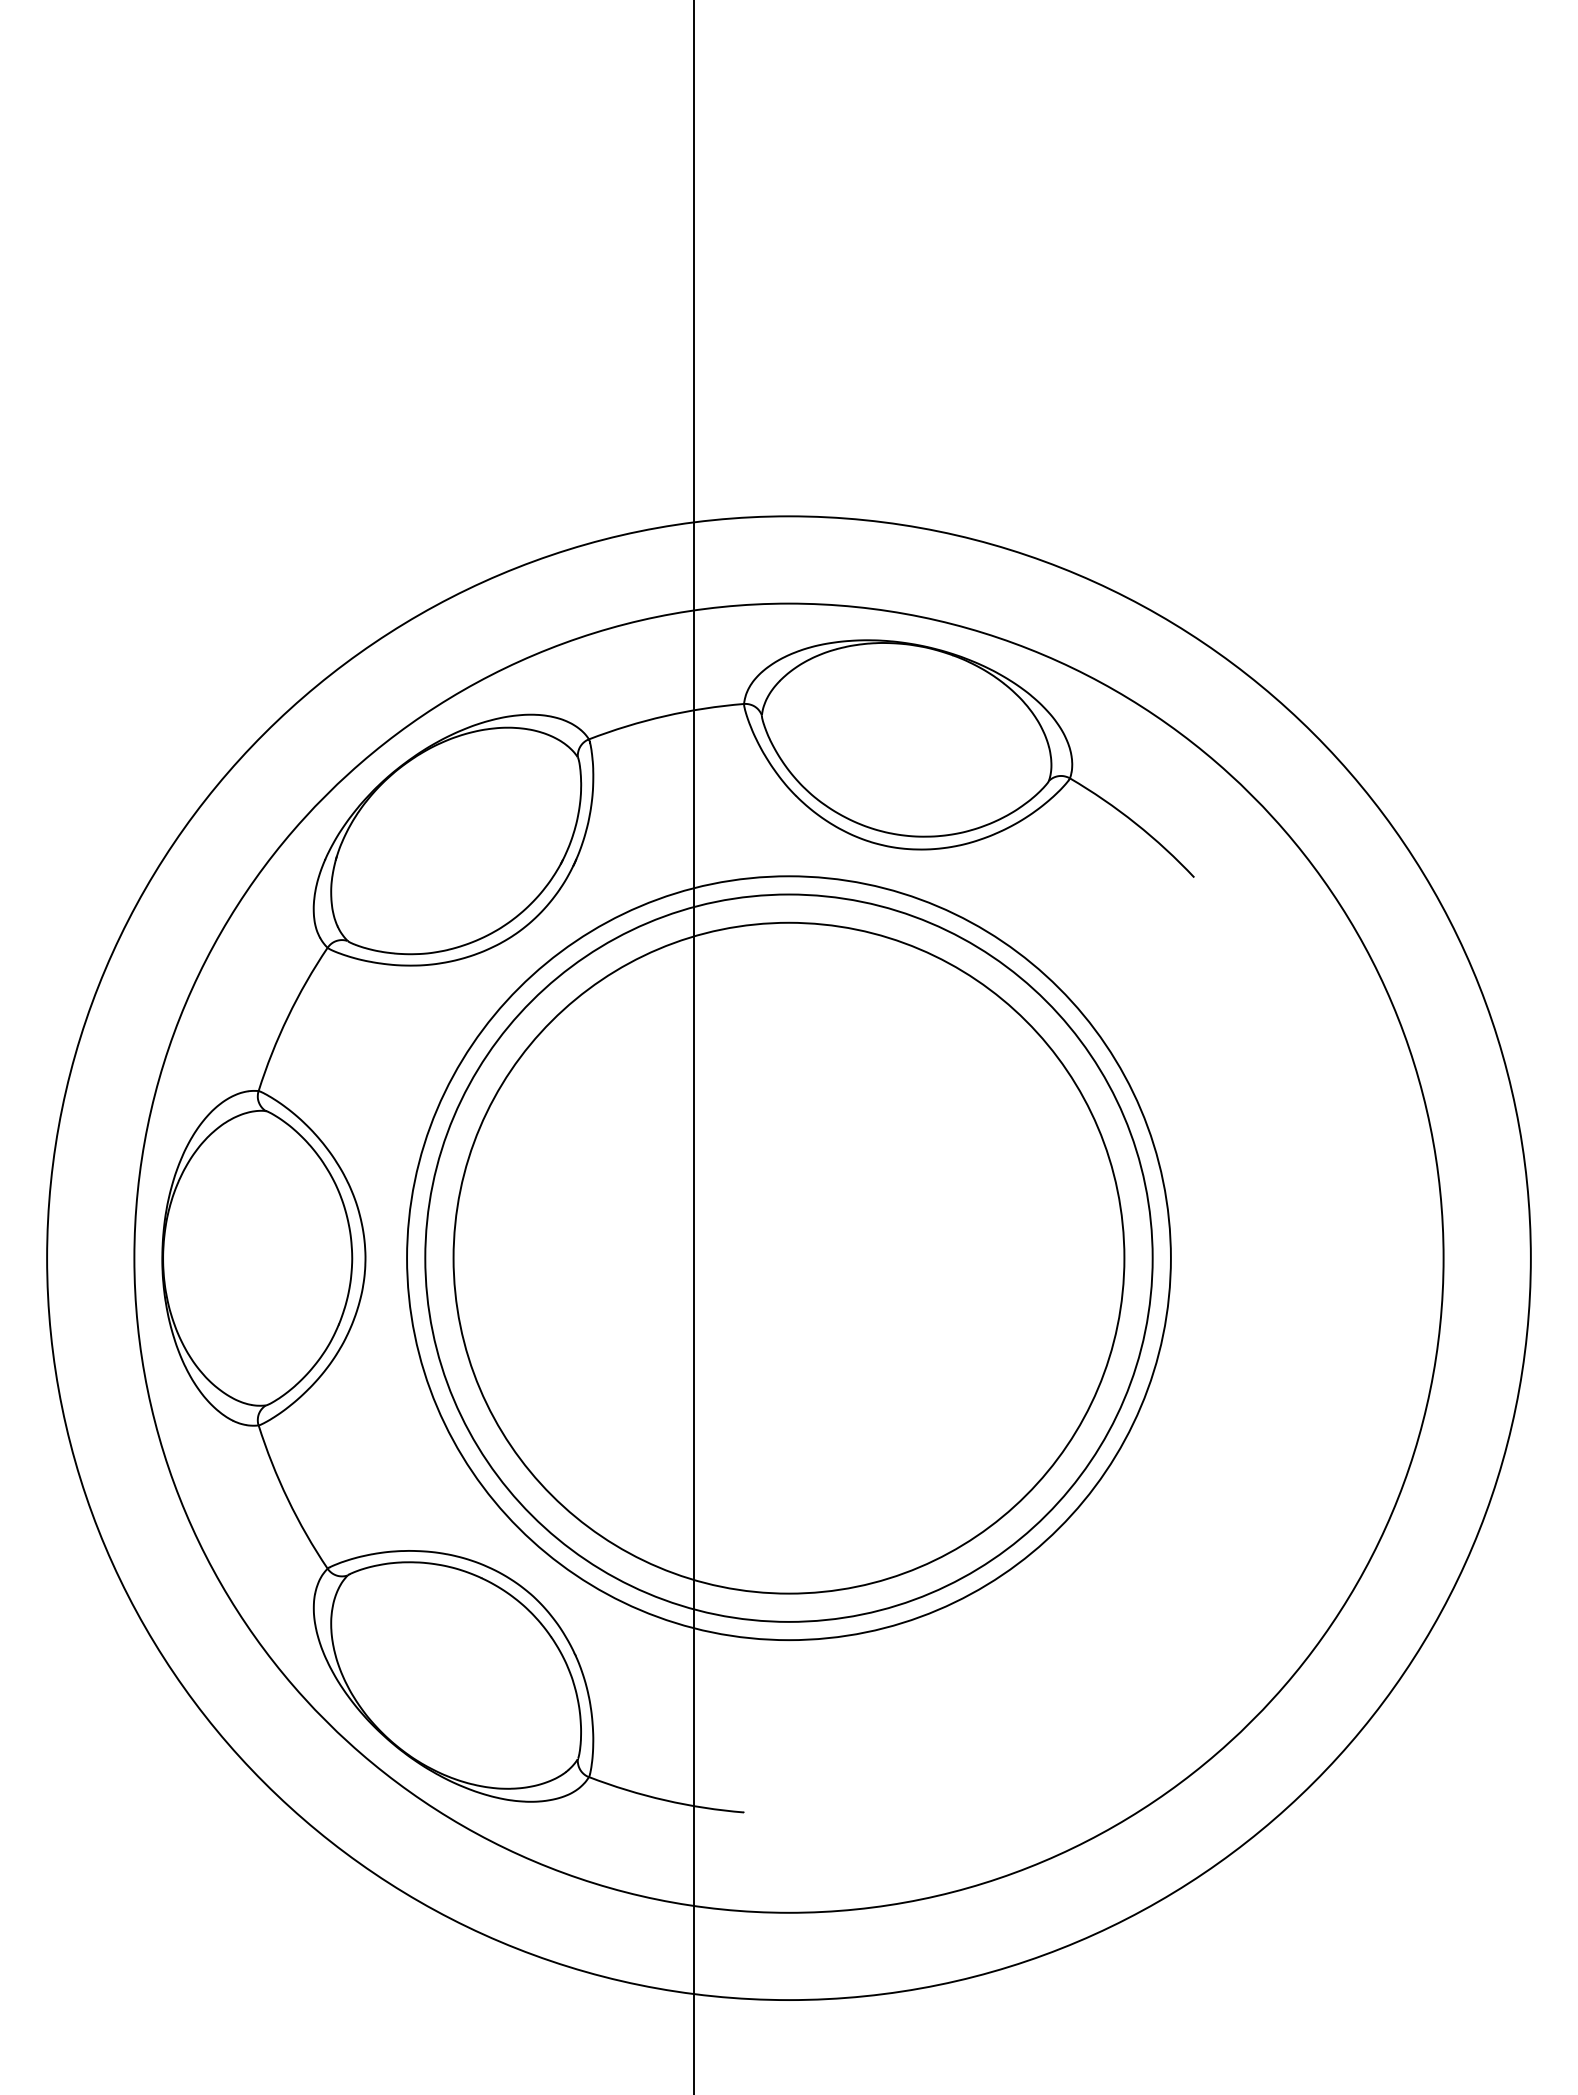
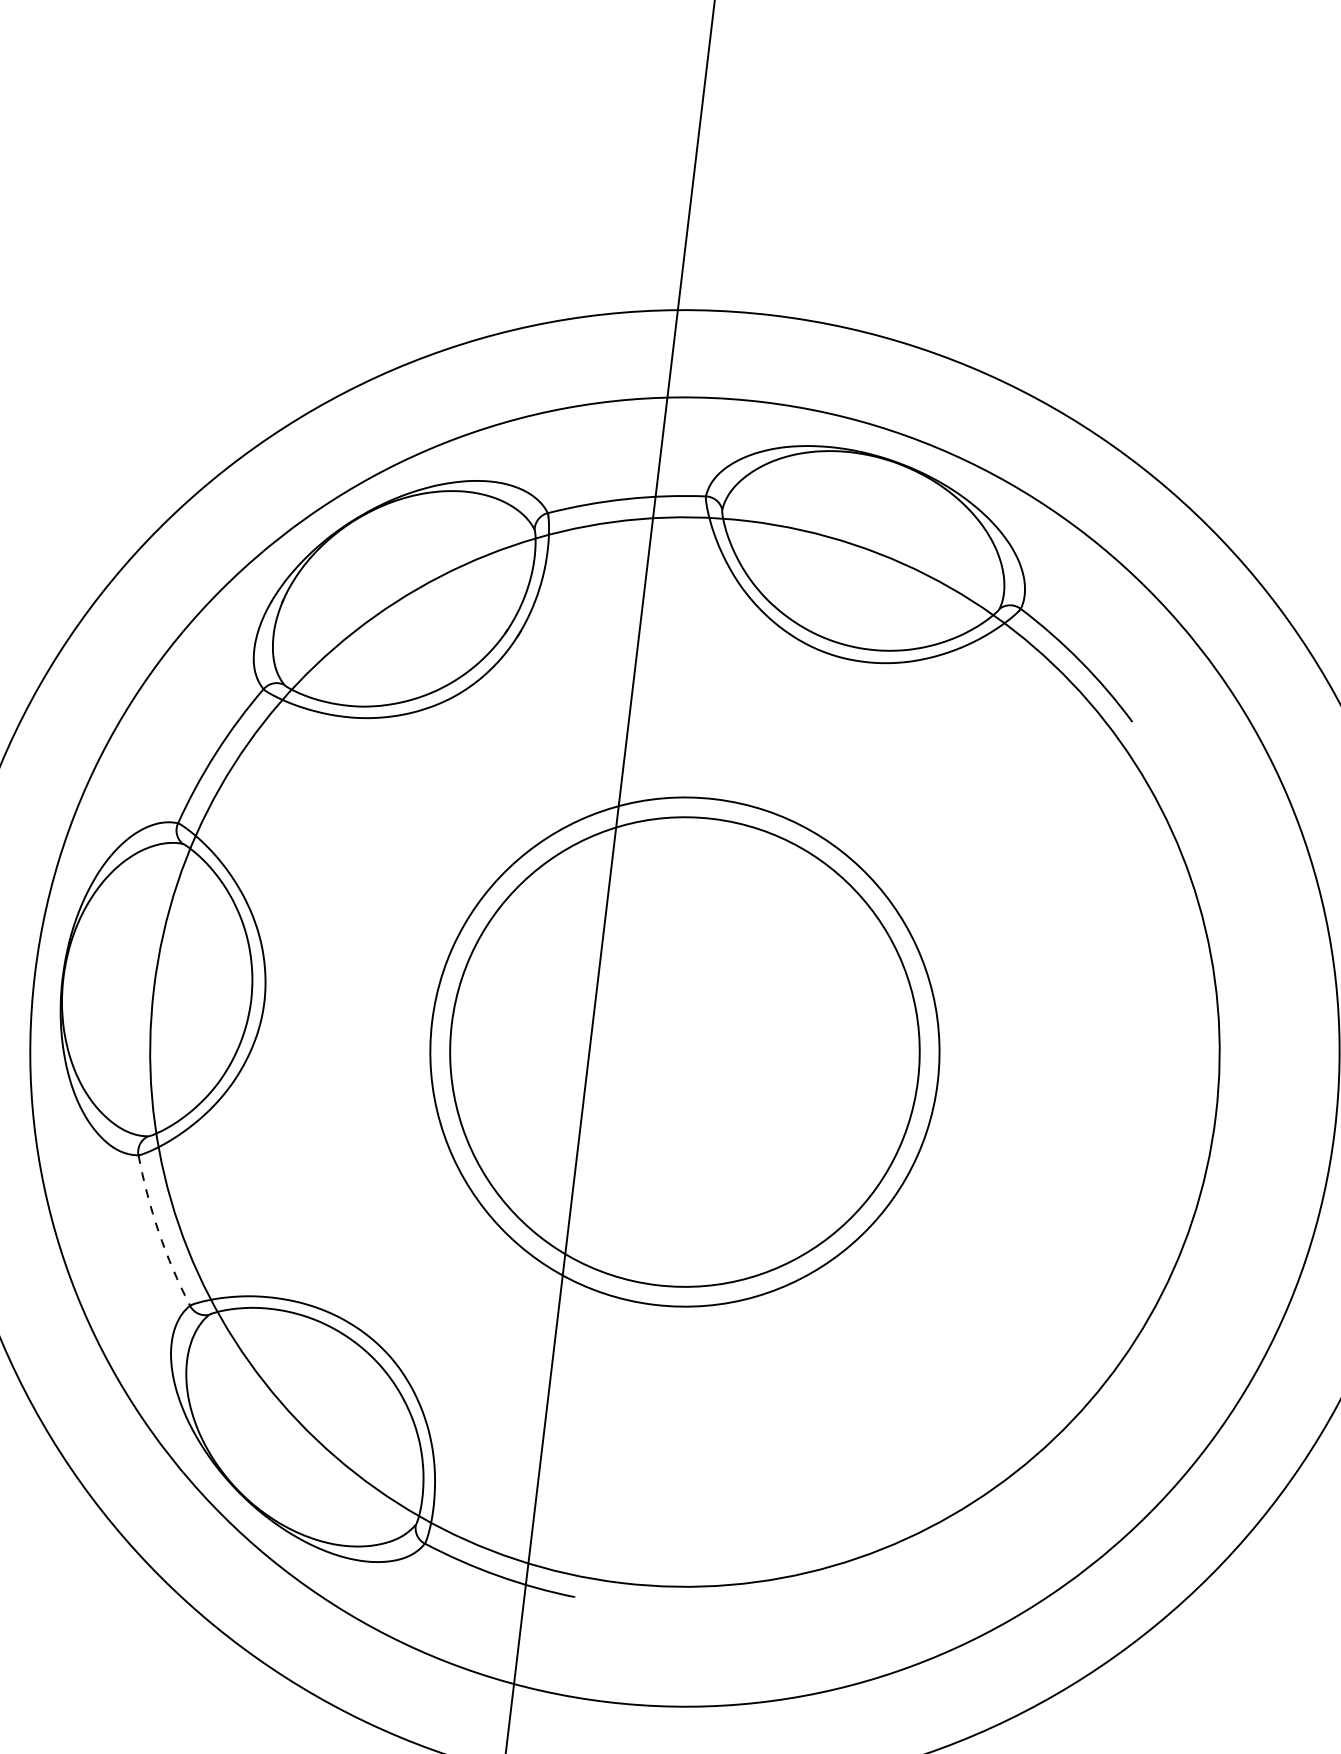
circle: (788, 1257) -> (684, 1051), size x0.7
circle: (788, 1257) -> (684, 1051), size x0.7
circle: (788, 1258) -> (684, 1052), size x1.4
arc: (288, 1499) -> (159, 1232), solid -> dashed

